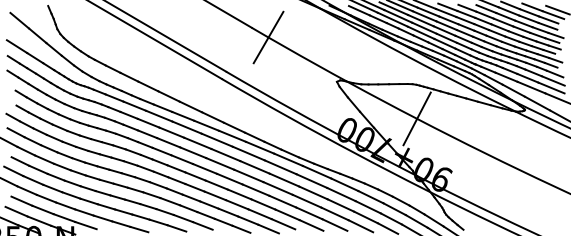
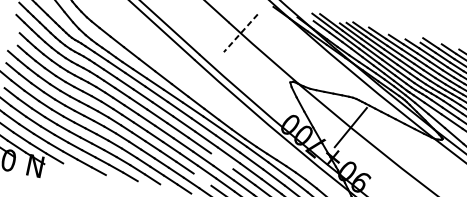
line: (268, 37) -> (240, 33), solid -> dashed
line: (277, 188) -> (221, 161), removed
line: (259, 214) -> (202, 179), removed

